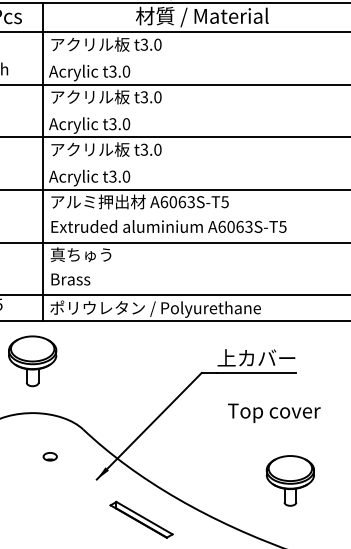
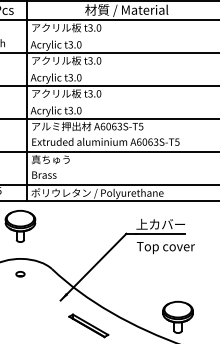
text: (273, 414) -> (165, 248), moved
part: (50, 457) -> (20, 274), moved
part: (289, 479) -> (177, 316), moved

